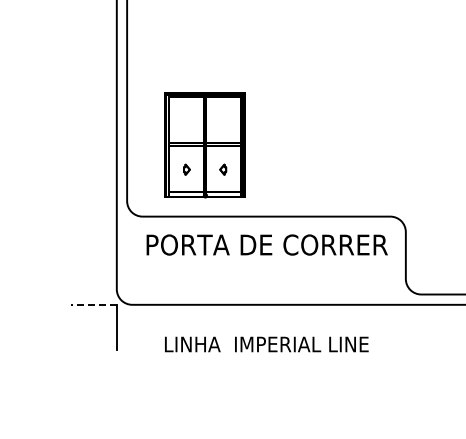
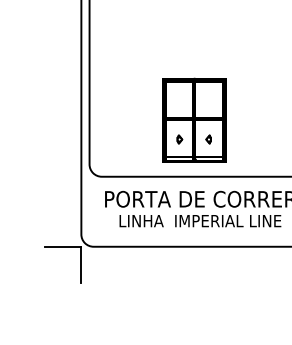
part: (204, 145) -> (193, 120), moved
line: (94, 304) -> (63, 246), dashed -> solid
text: (266, 344) -> (200, 221), moved

